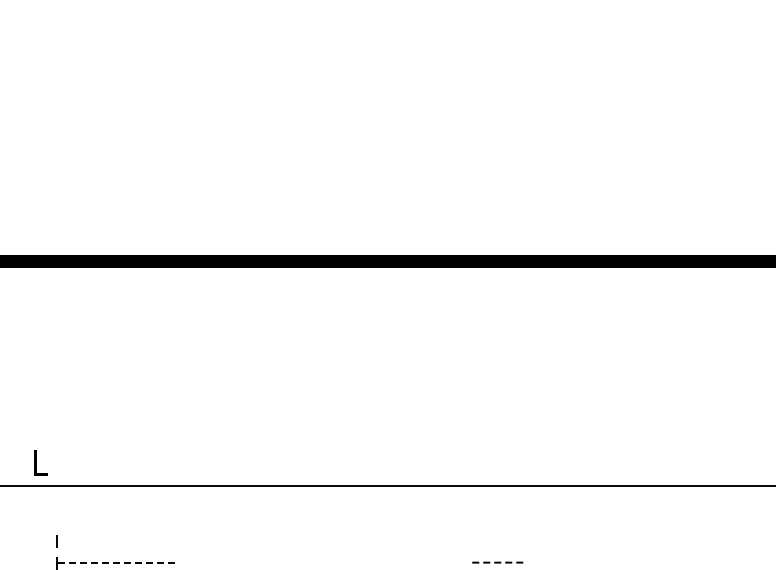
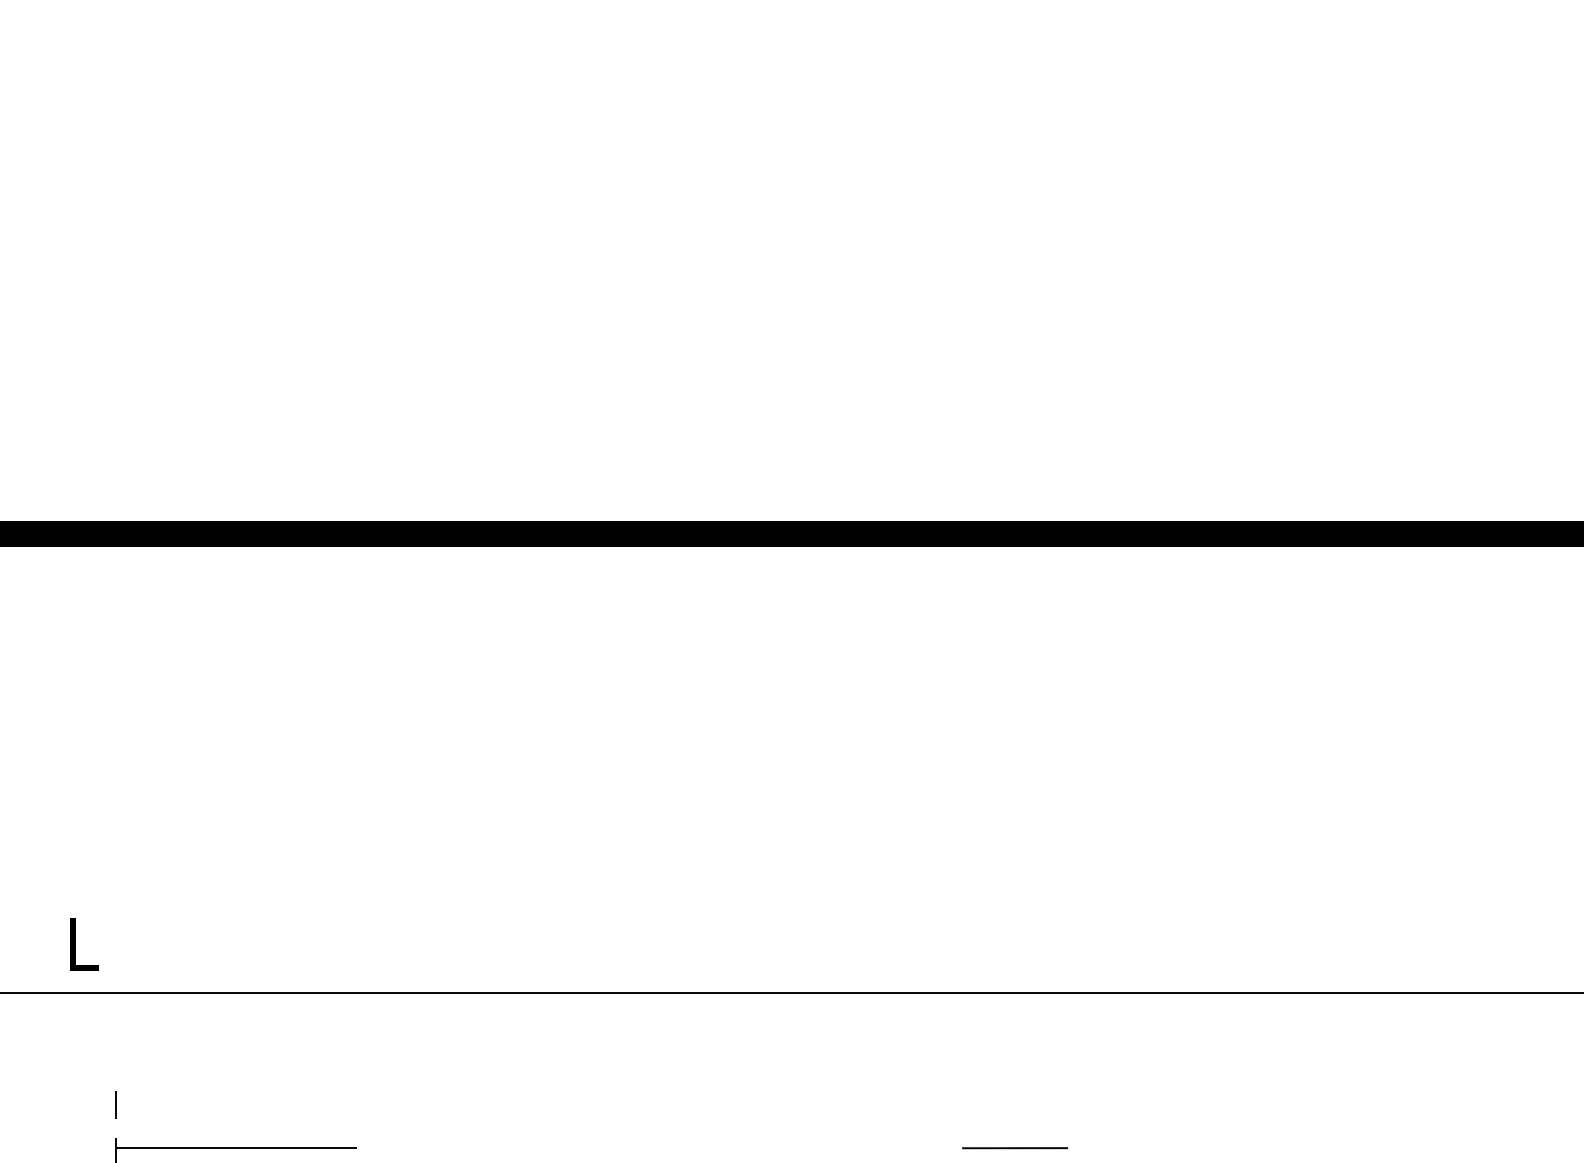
line: (115, 562) -> (235, 1147), dashed -> solid
line: (497, 562) -> (1015, 1147), dashed -> solid

